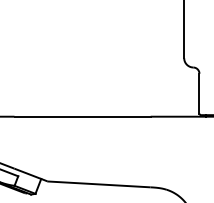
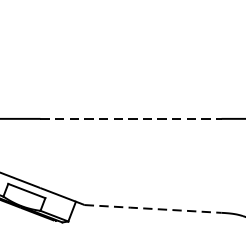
line: (83, 116) -> (132, 118), solid -> dashed
line: (99, 184) -> (153, 209), solid -> dashed

